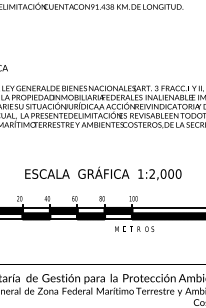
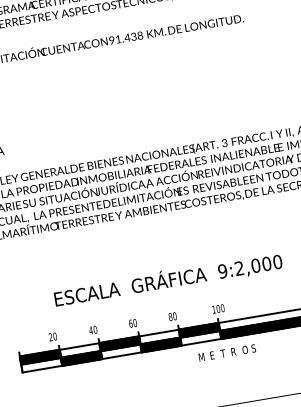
text: (140, 173) -> (222, 270), 1:2,000 -> 9:2,000

